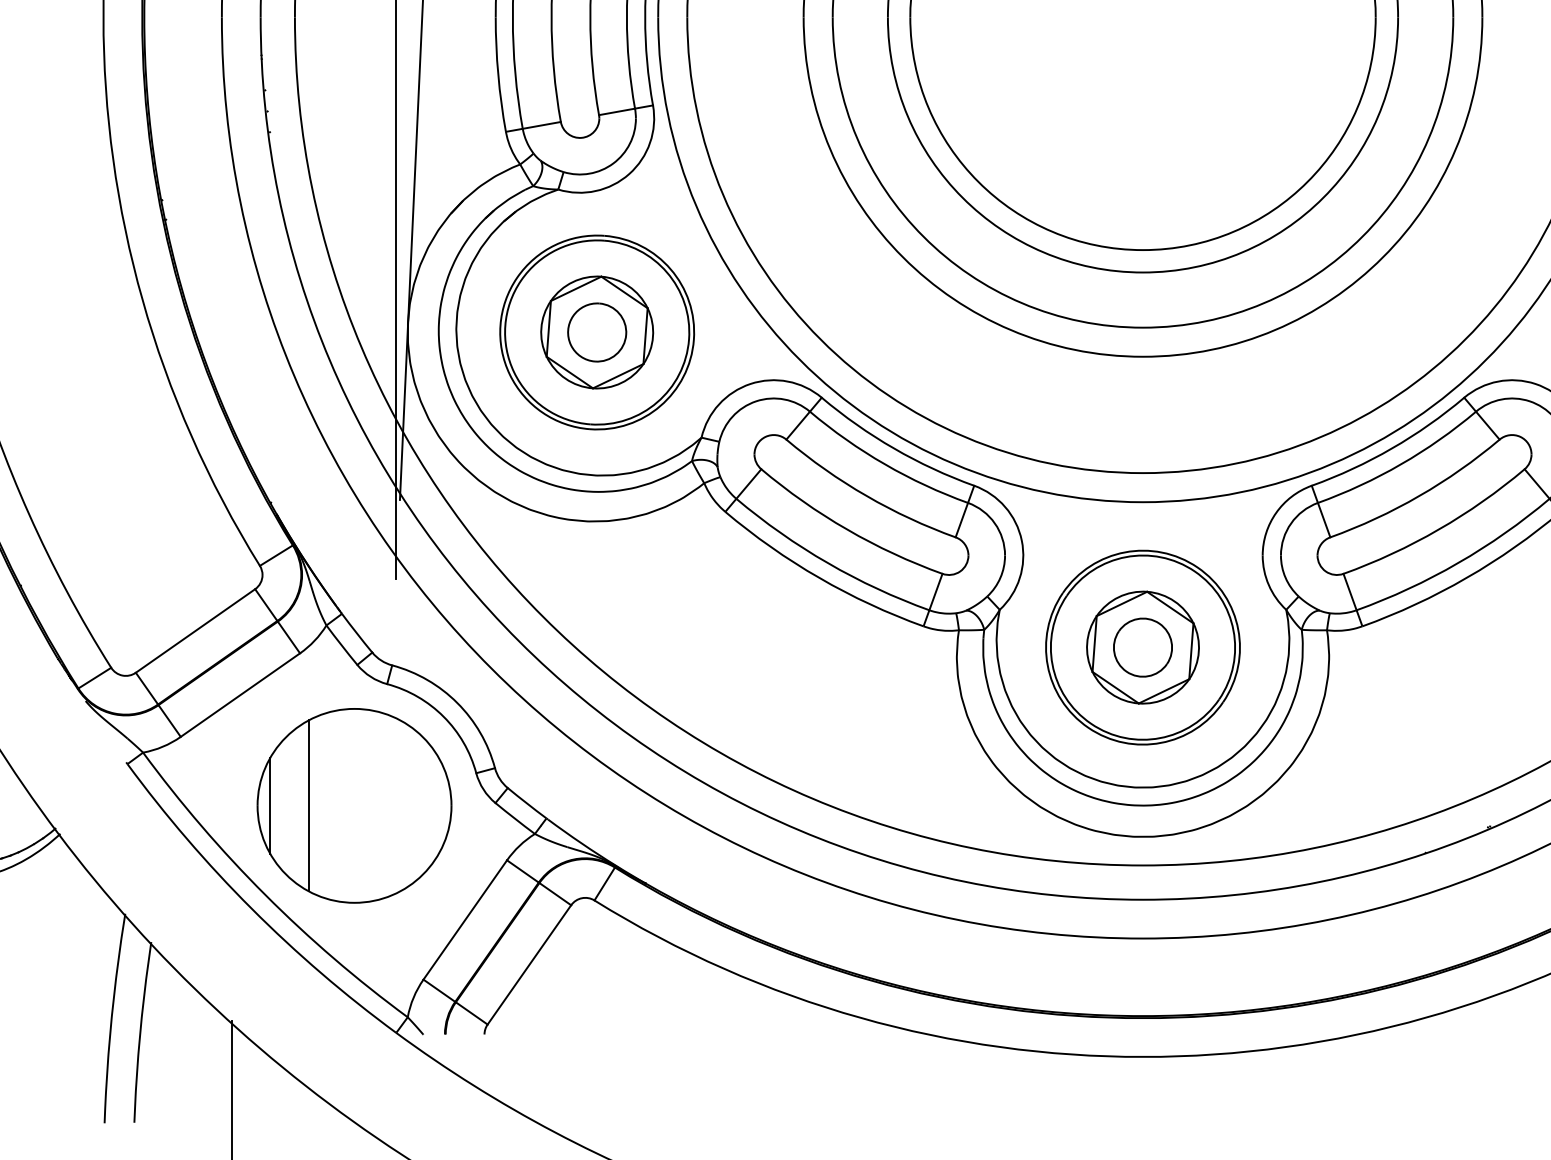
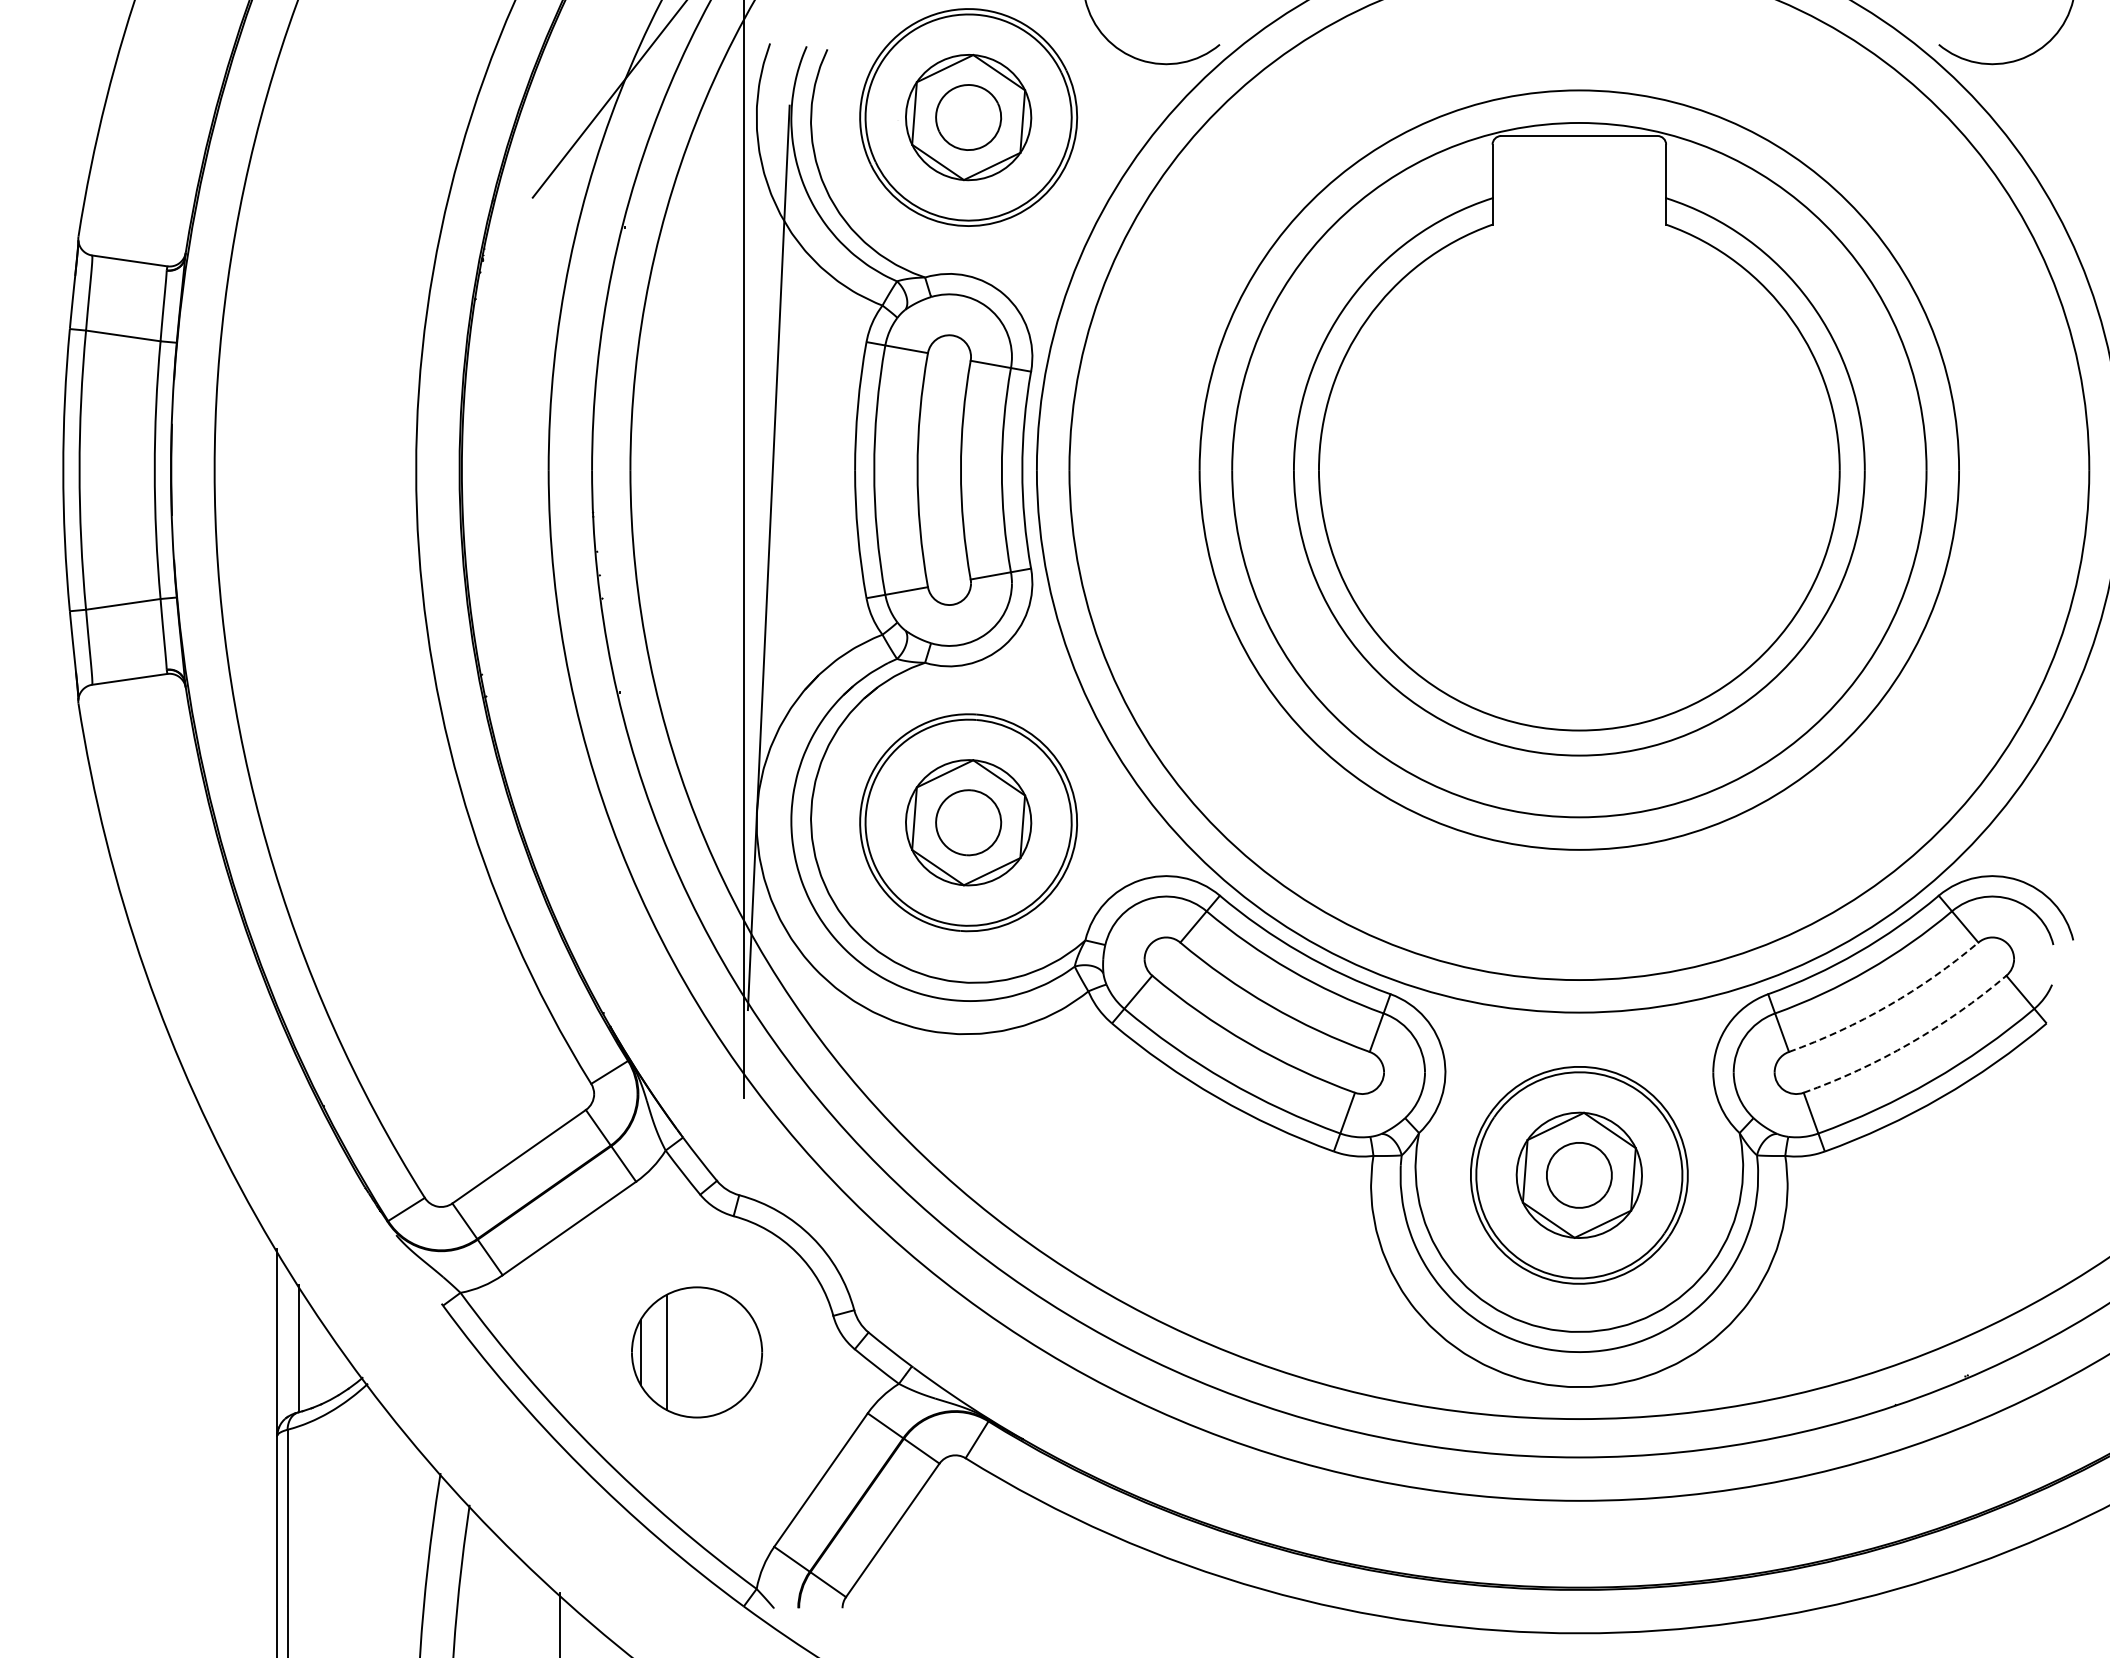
arc: (1419, 495) -> (1888, 1005), solid -> dashed
arc: (1438, 529) -> (1910, 1043), solid -> dashed
part: (353, 805) -> (696, 1352), size x0.6

